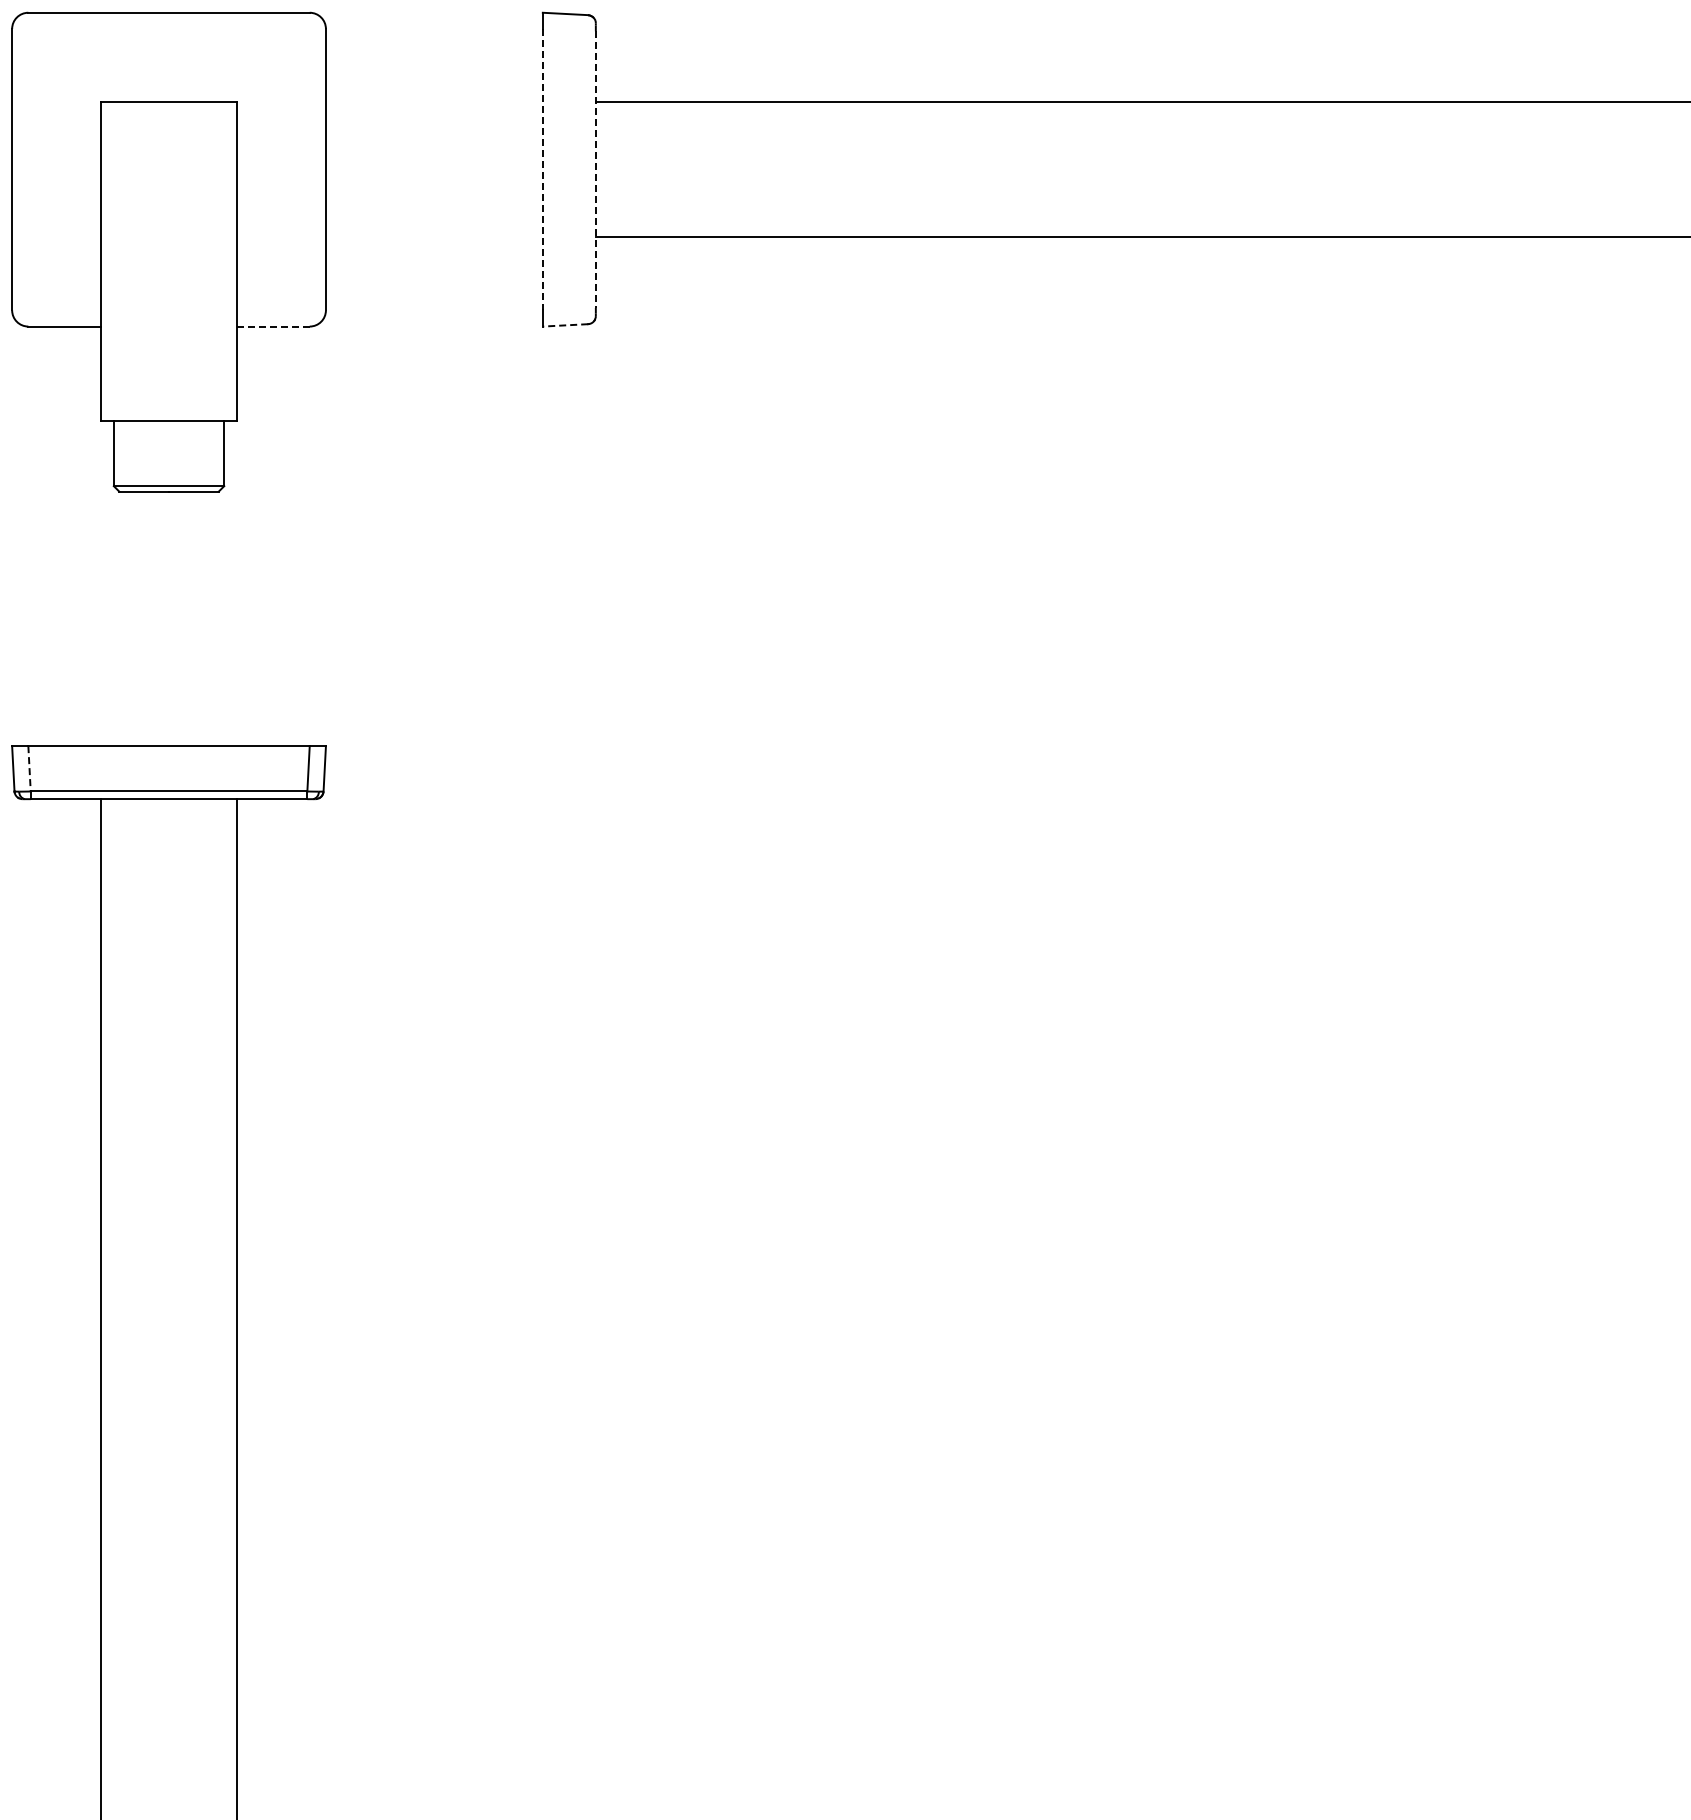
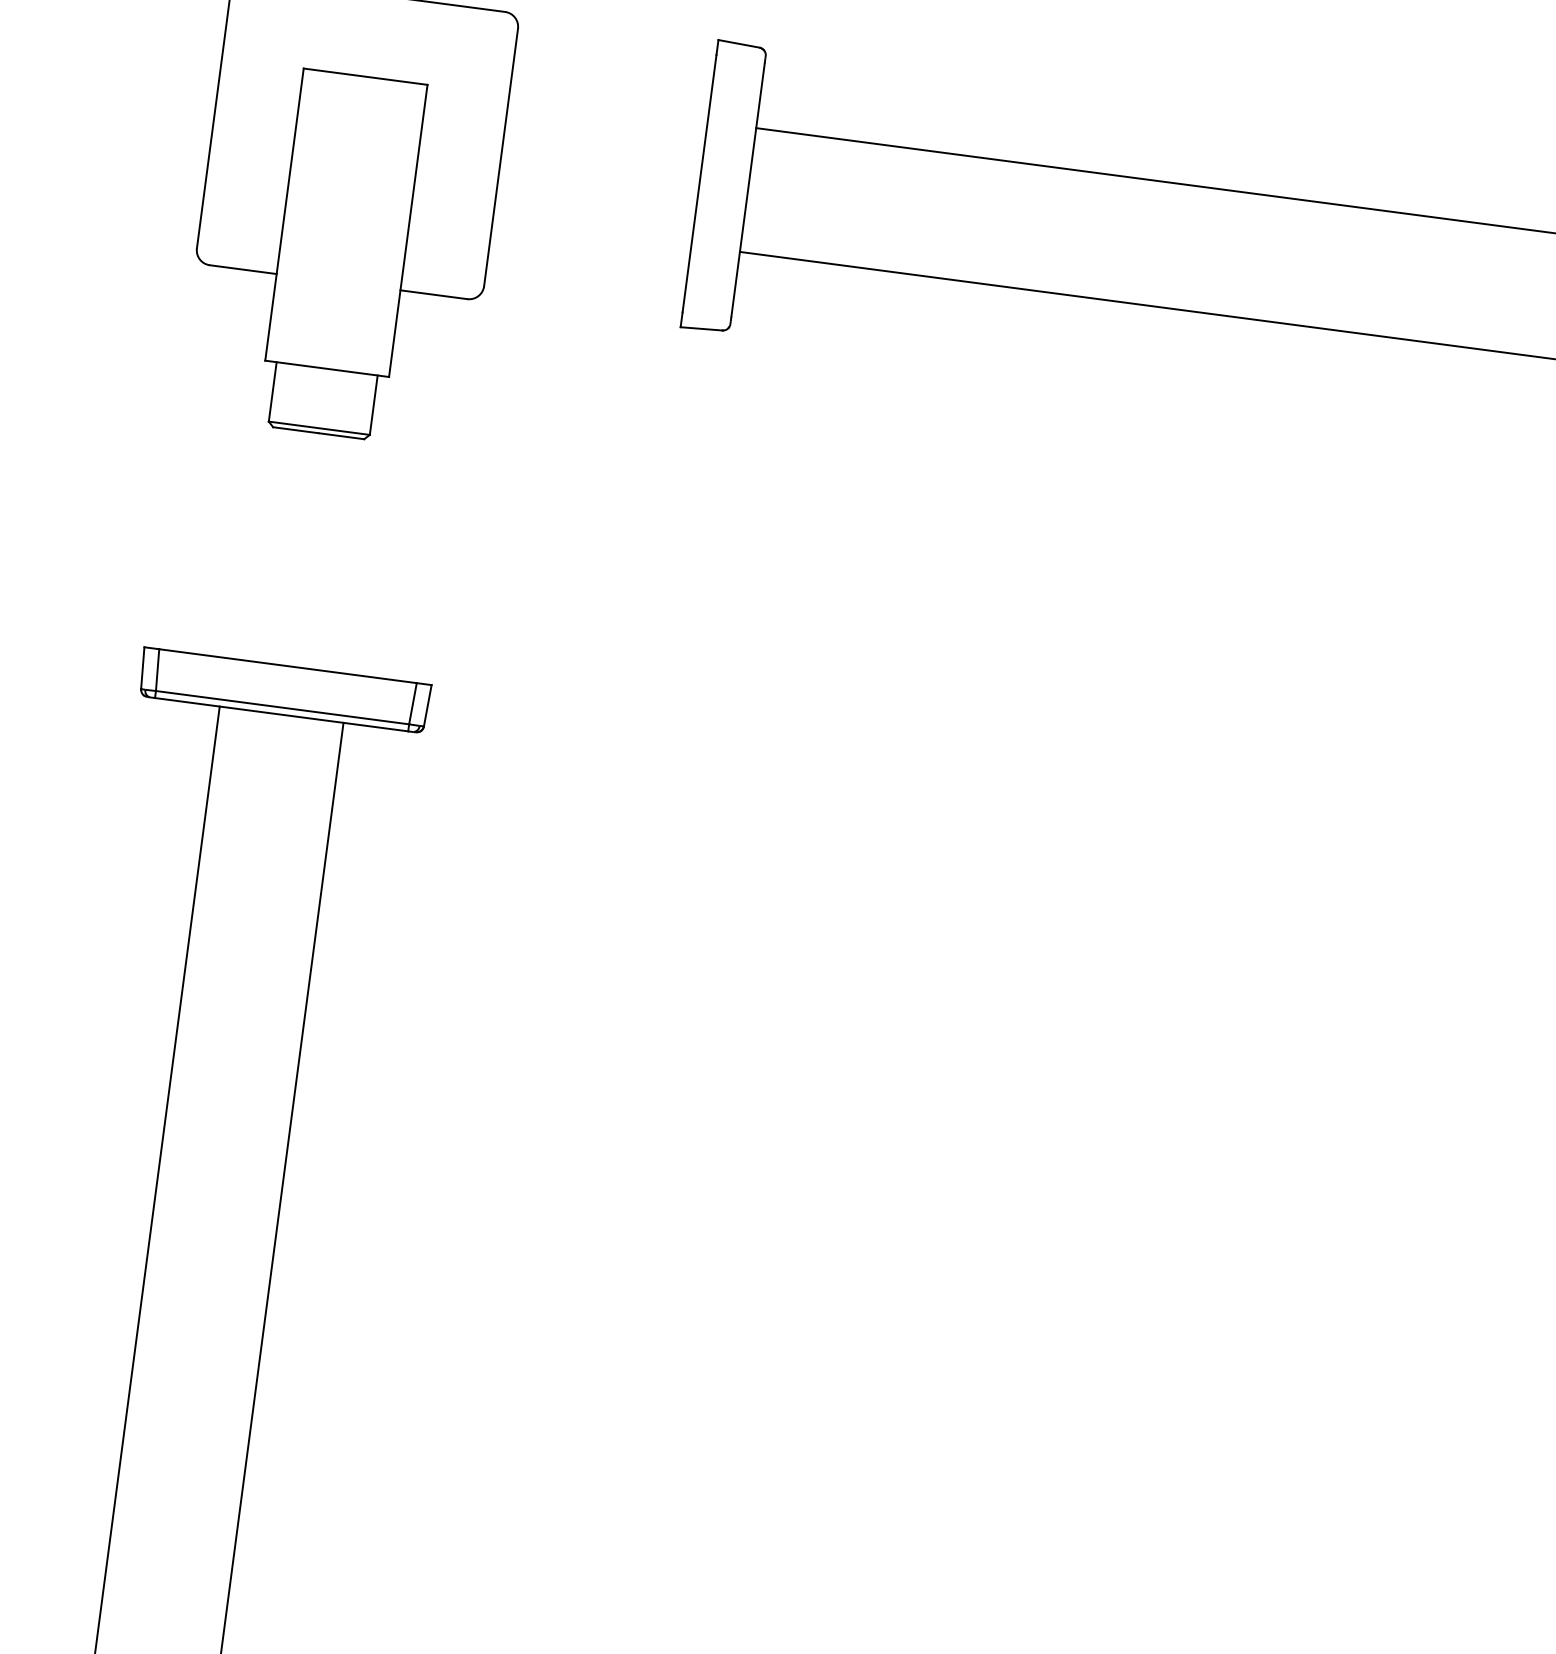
line: (542, 169) -> (699, 183), dashed -> solid
line: (595, 170) -> (747, 190), dashed -> solid
line: (565, 325) -> (701, 328), dashed -> solid
line: (273, 326) -> (434, 294), dashed -> solid
line: (29, 768) -> (157, 669), dashed -> solid

